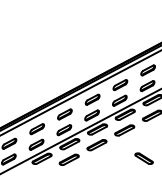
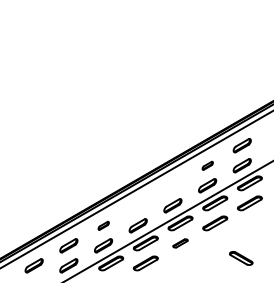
part: (120, 84) -> (207, 165), size x0.6
part: (92, 99) -> (172, 185), removed
part: (64, 114) -> (137, 205), removed
part: (37, 128) -> (103, 225), size x0.6
part: (96, 145) -> (180, 243), size x0.6

